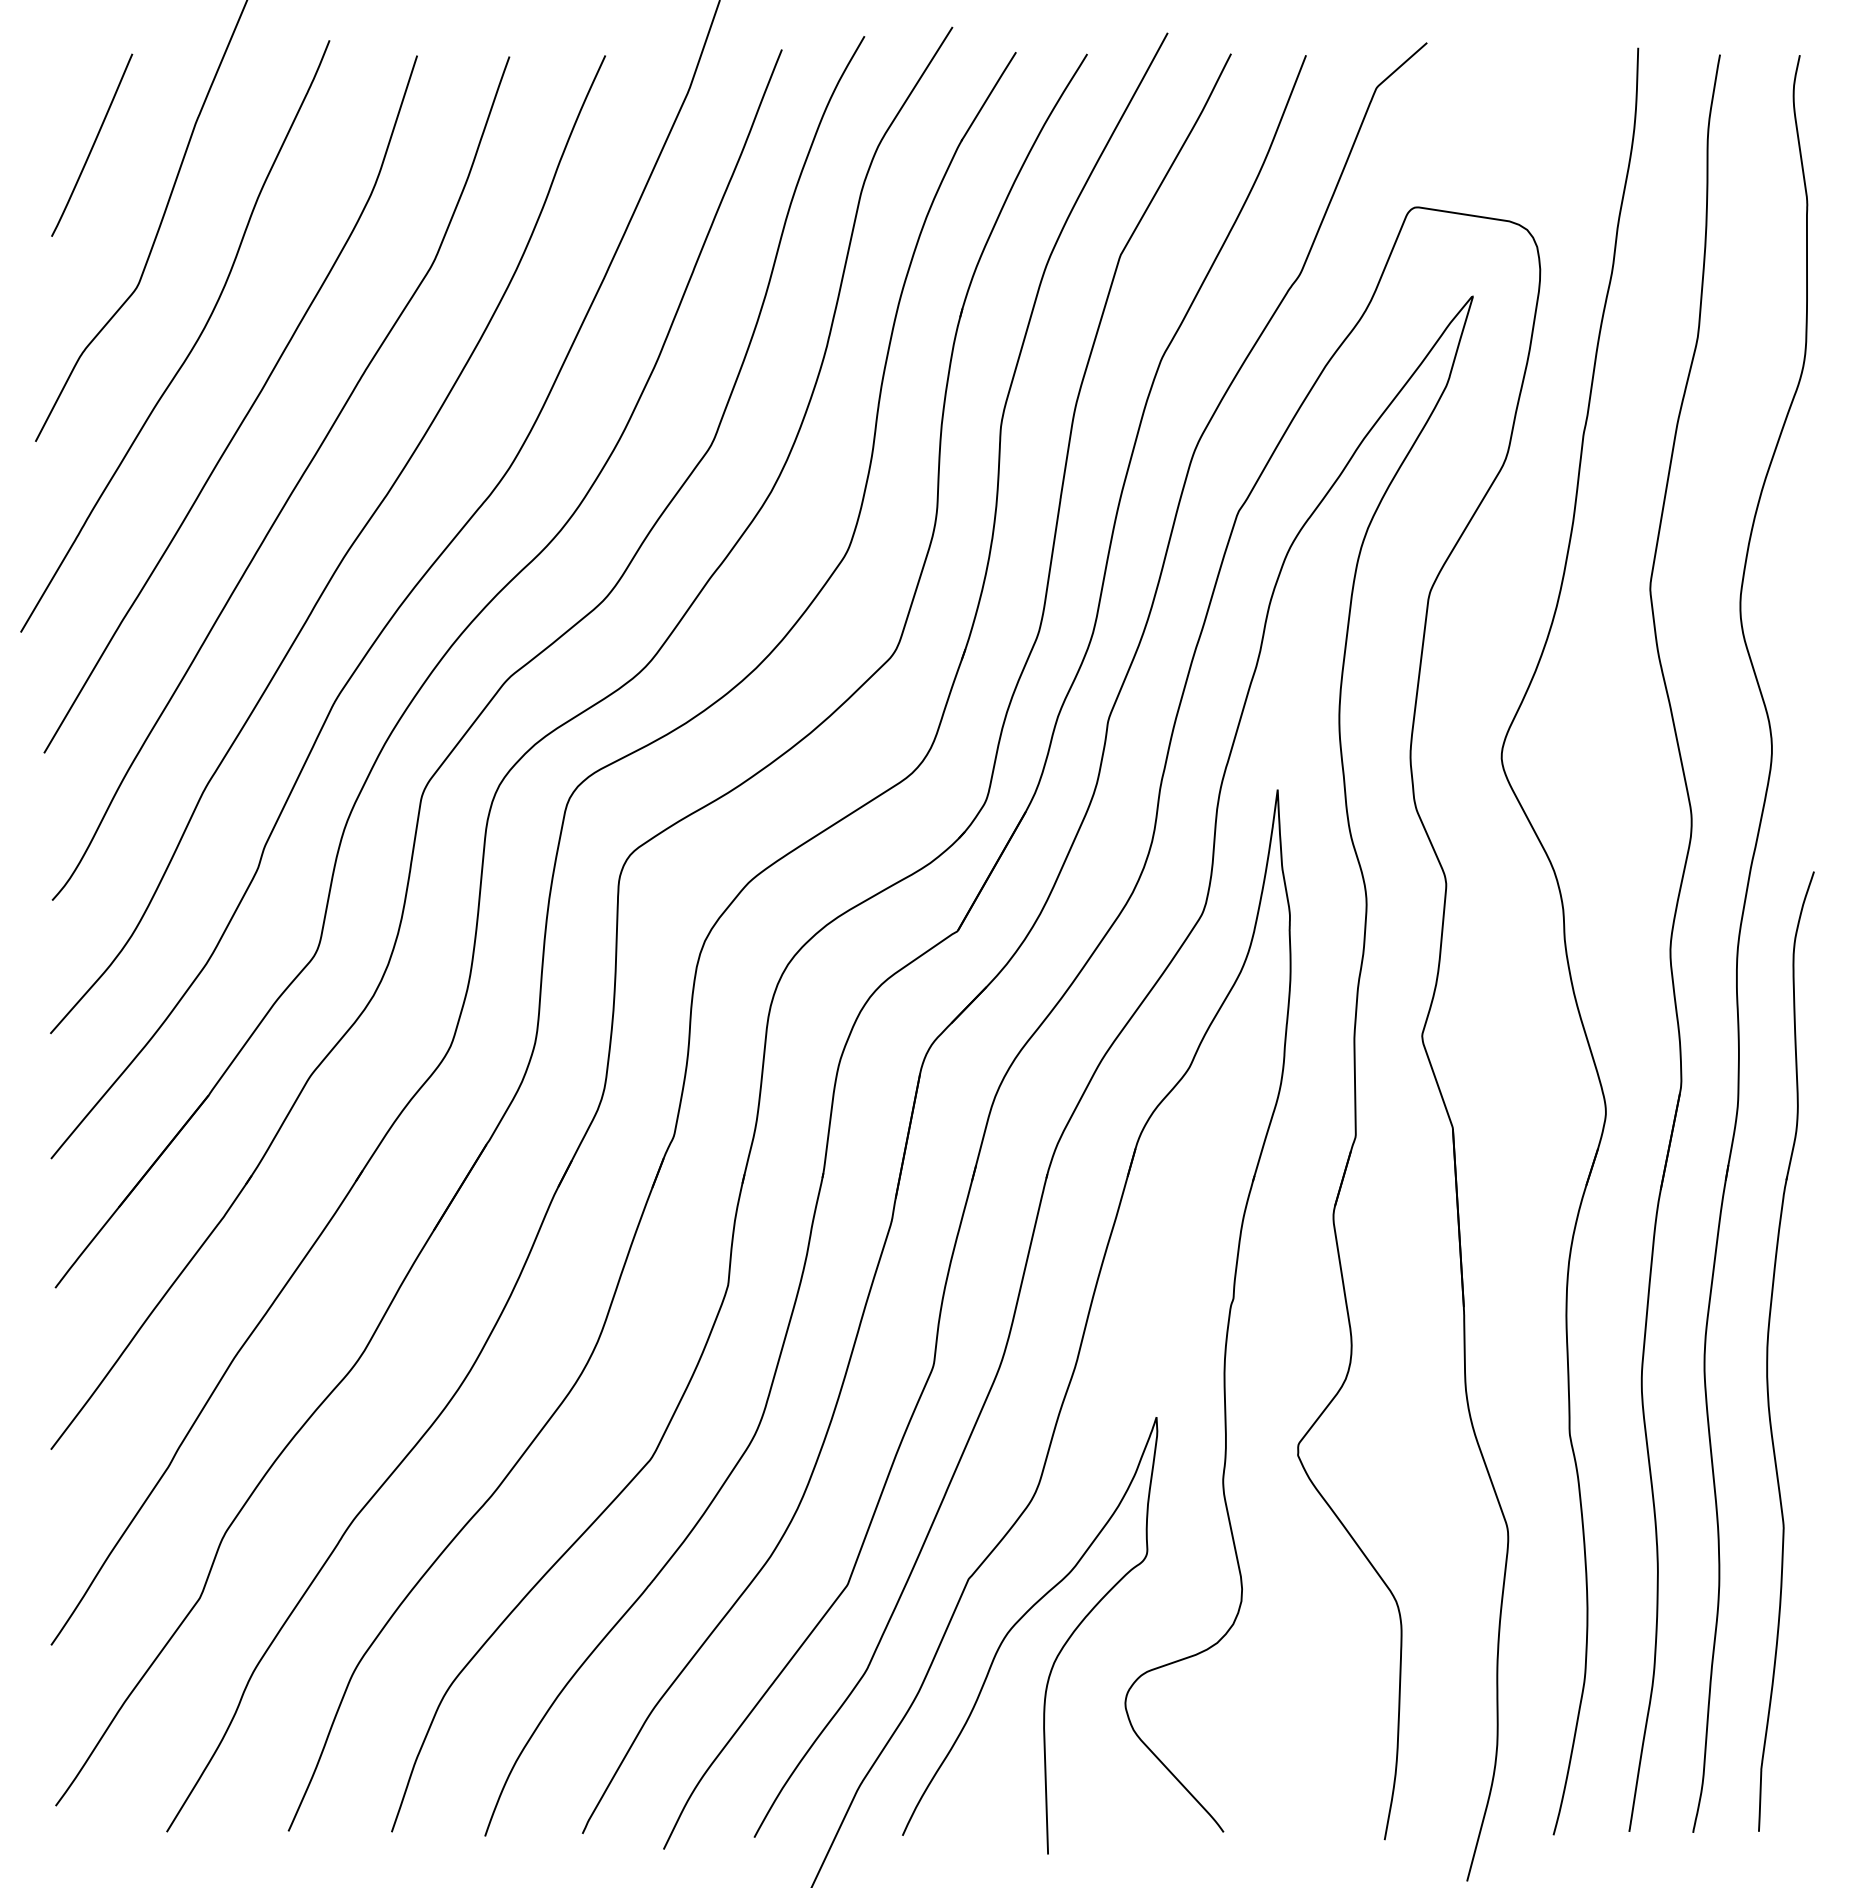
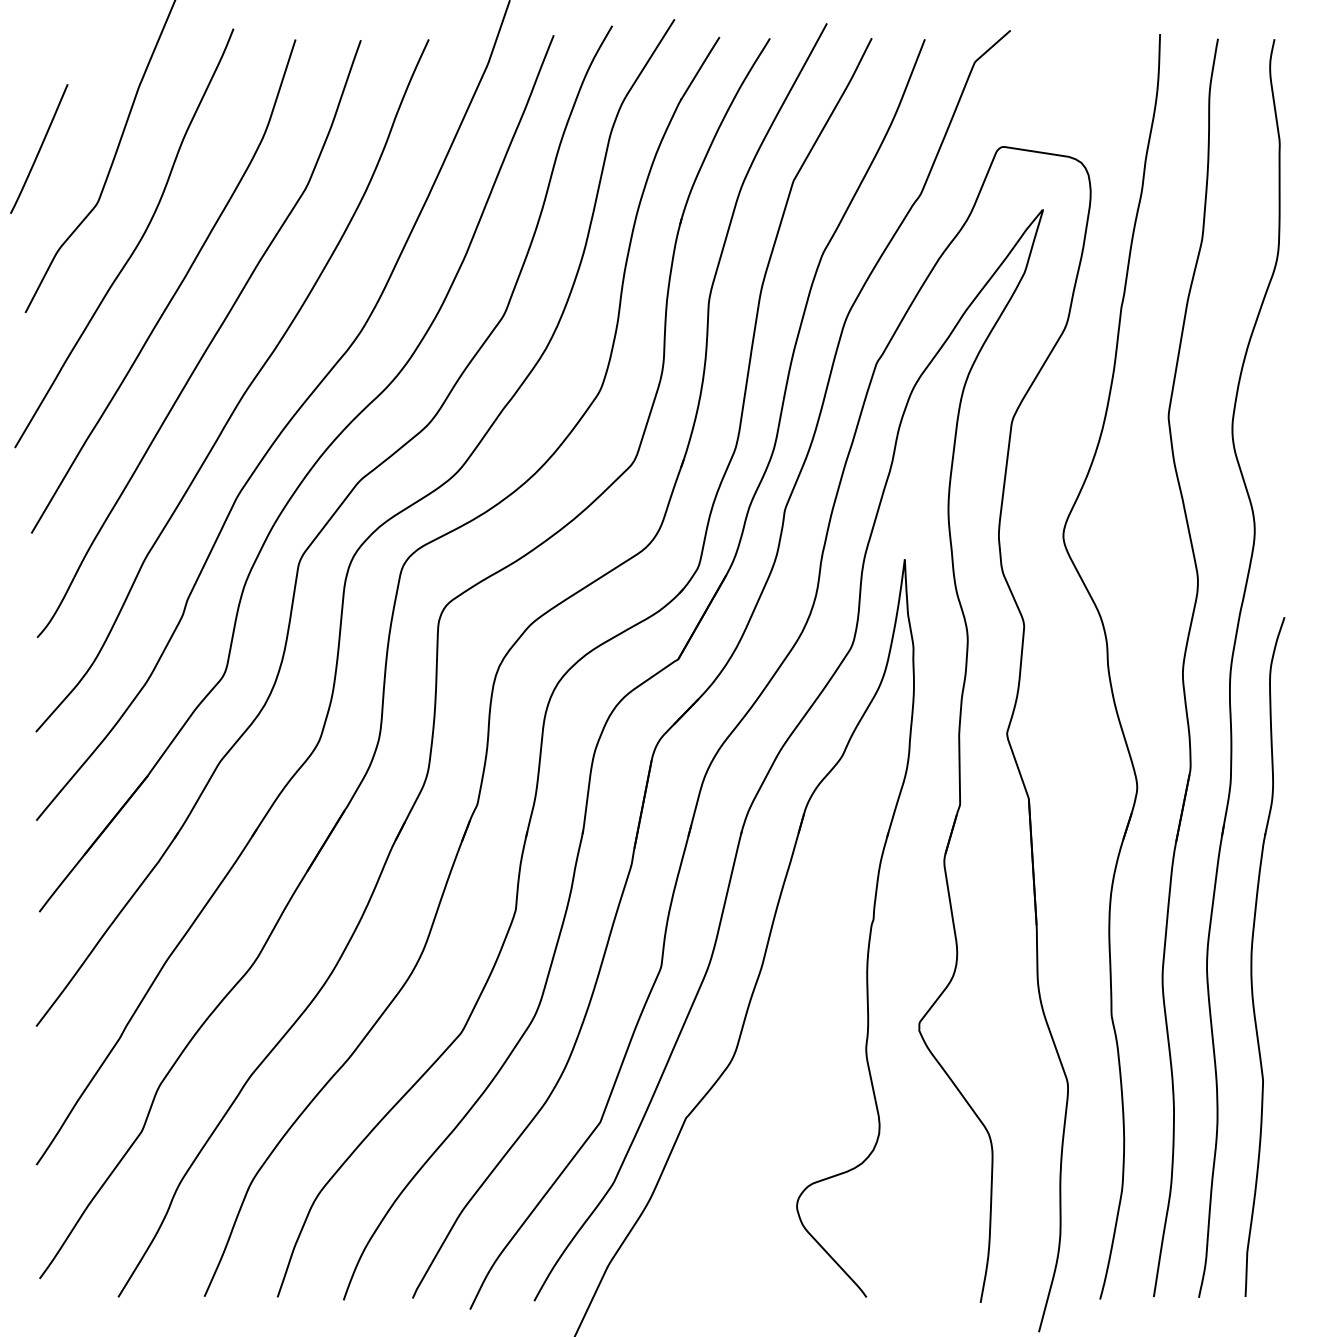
curve: (92, 144) -> (39, 148), moved
curve: (1018, 1622) -> (721, 1148), removed

